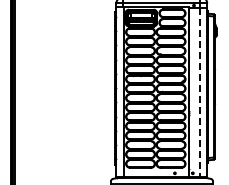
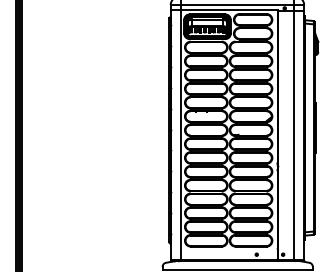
line: (200, 92) -> (294, 136), dashed -> solid

